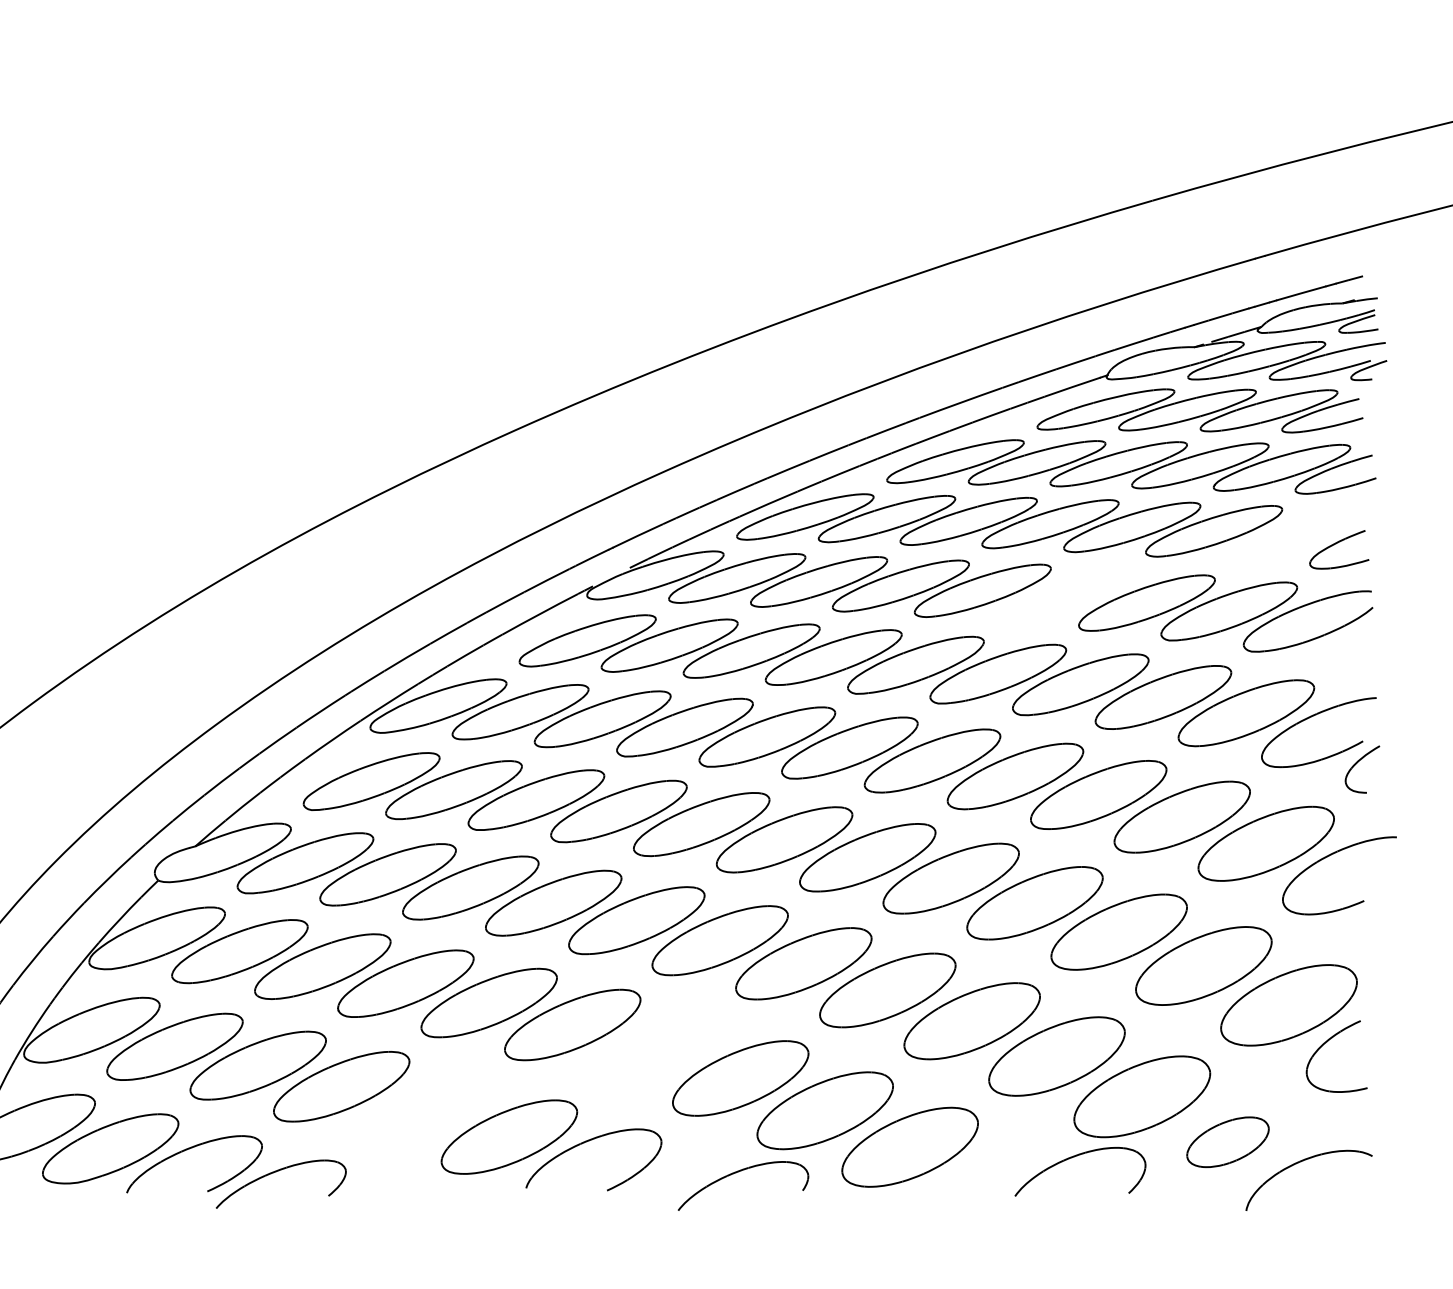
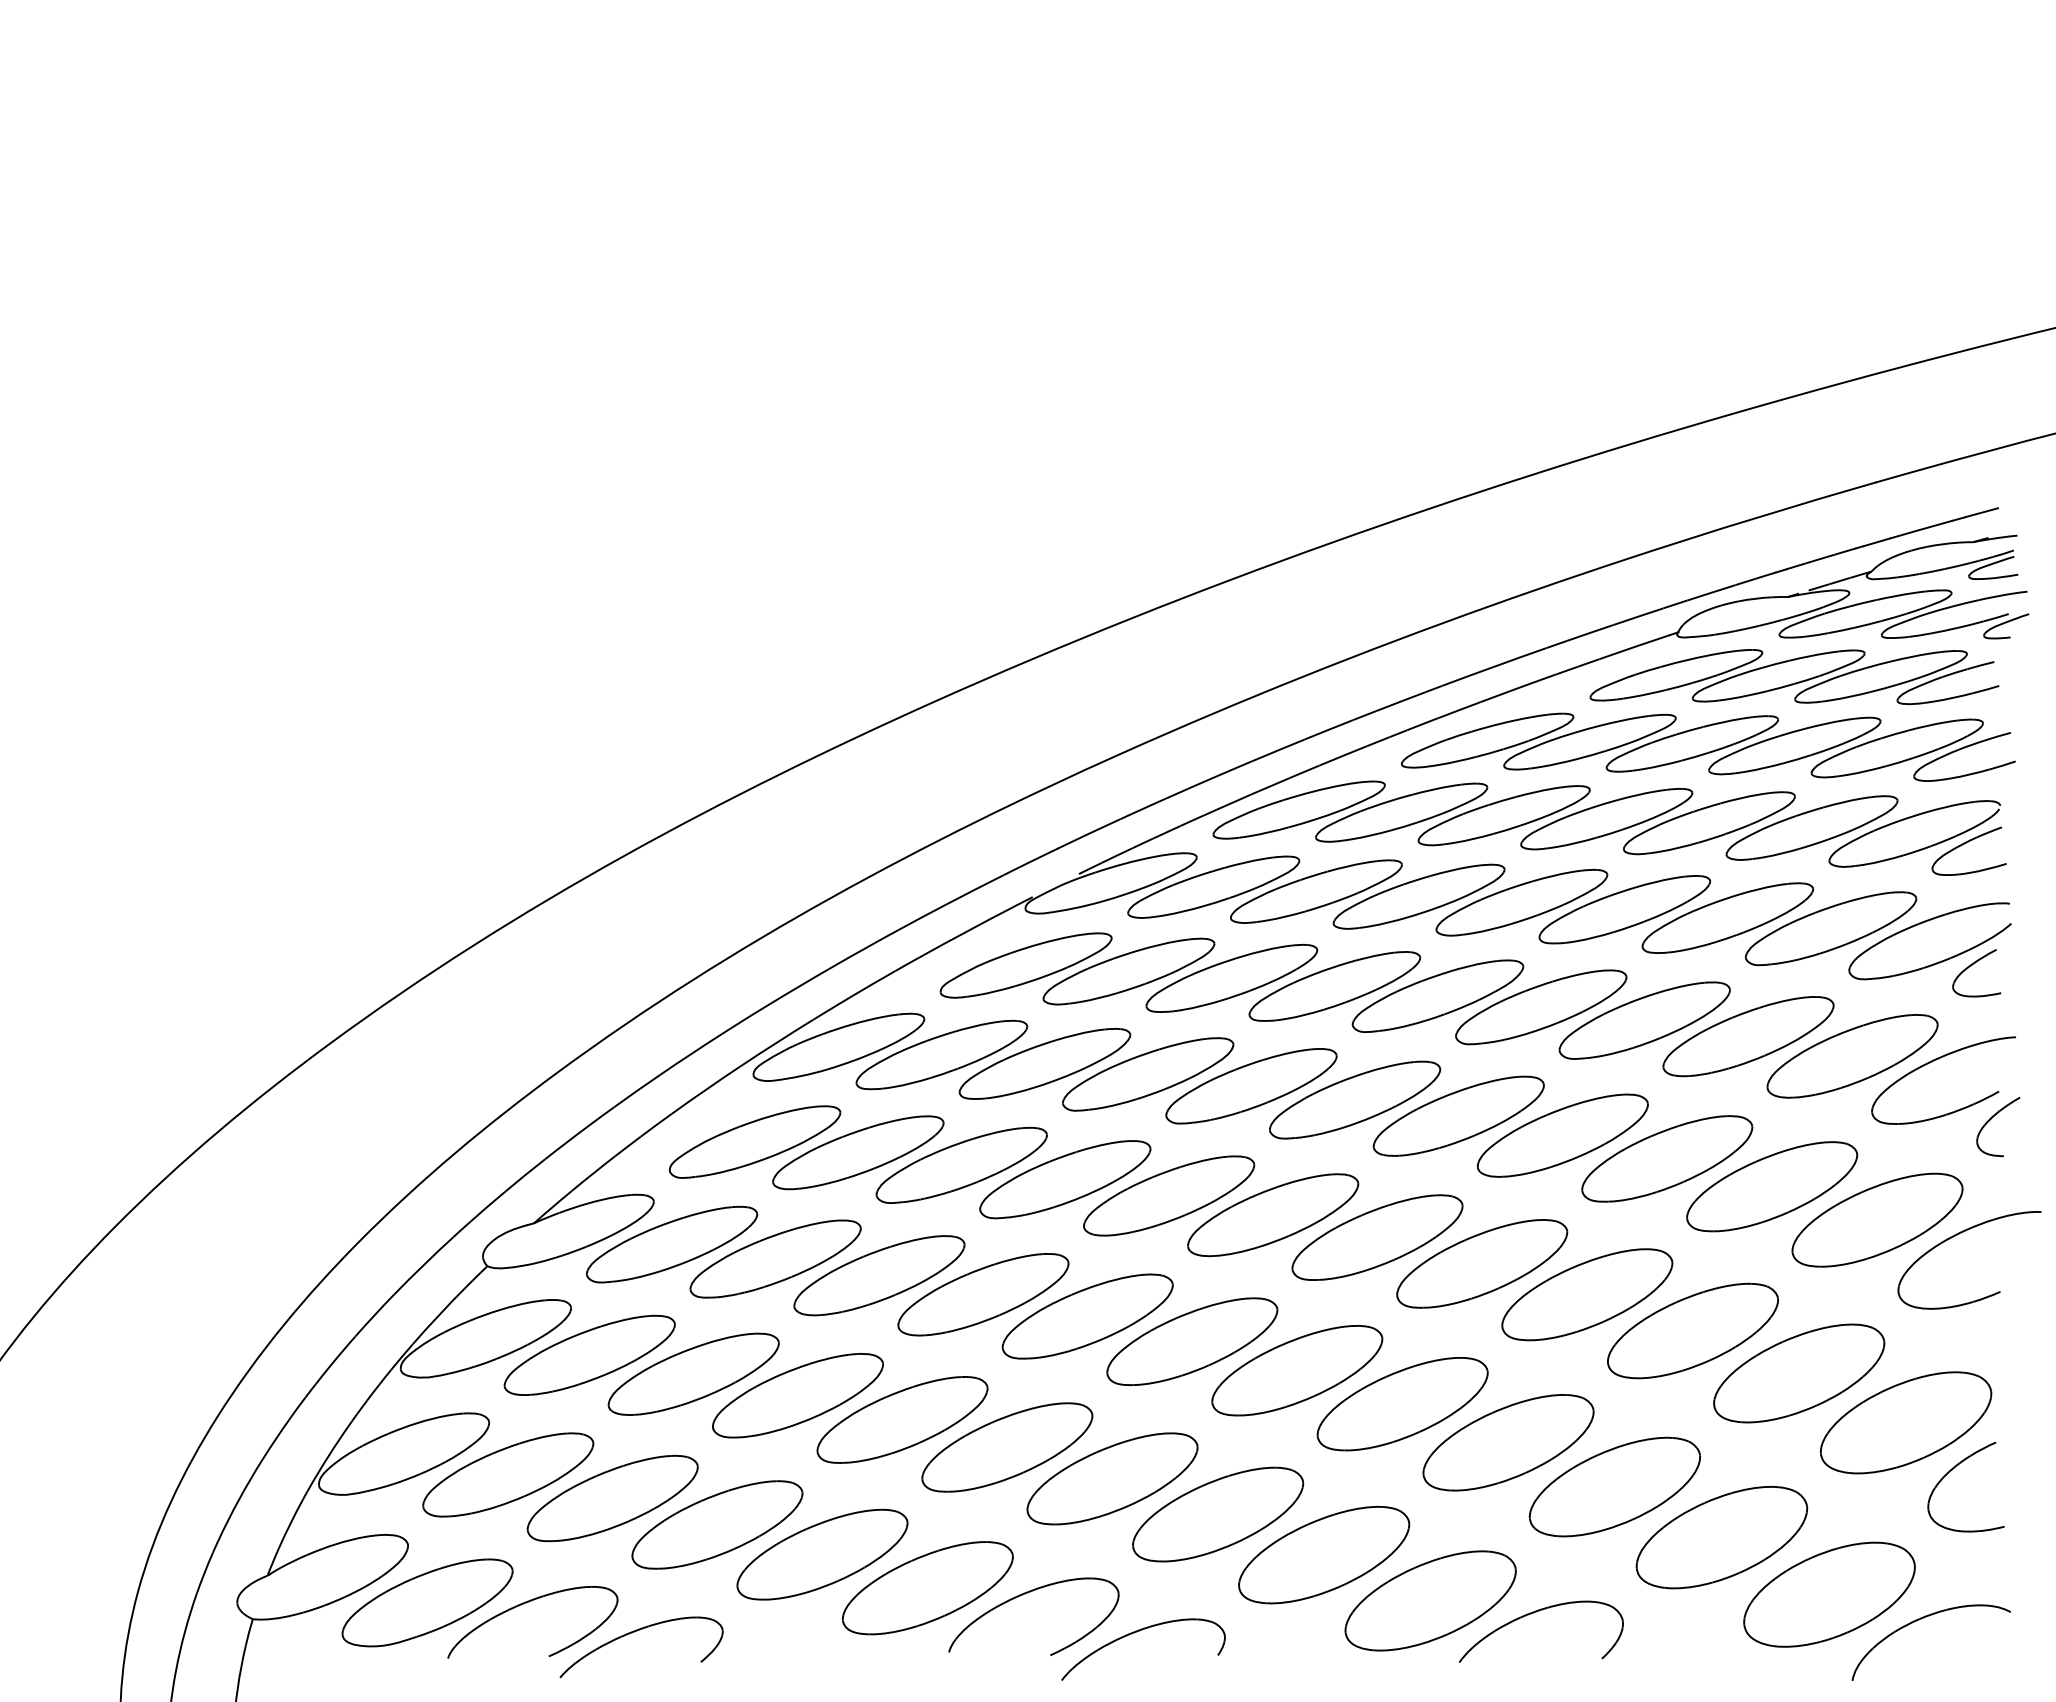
part: (1292, 523) -> (1910, 818), added
part: (1064, 596) -> (1624, 909), added
part: (1341, 641) -> (1971, 966), added
part: (656, 1049) -> (1112, 1478), added
part: (425, 1110) -> (822, 1554), added
part: (1228, 1142) -> (1829, 1594), size x1.67
part: (1076, 1156) -> (1536, 1612), moved
part: (738, 1172) -> (1137, 1632), moved

